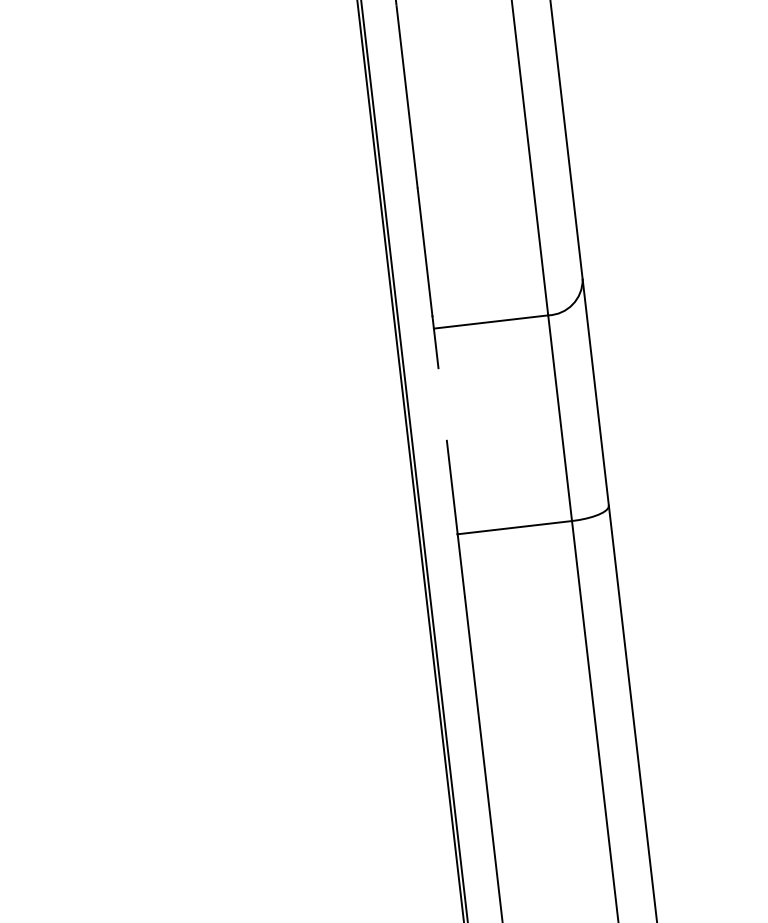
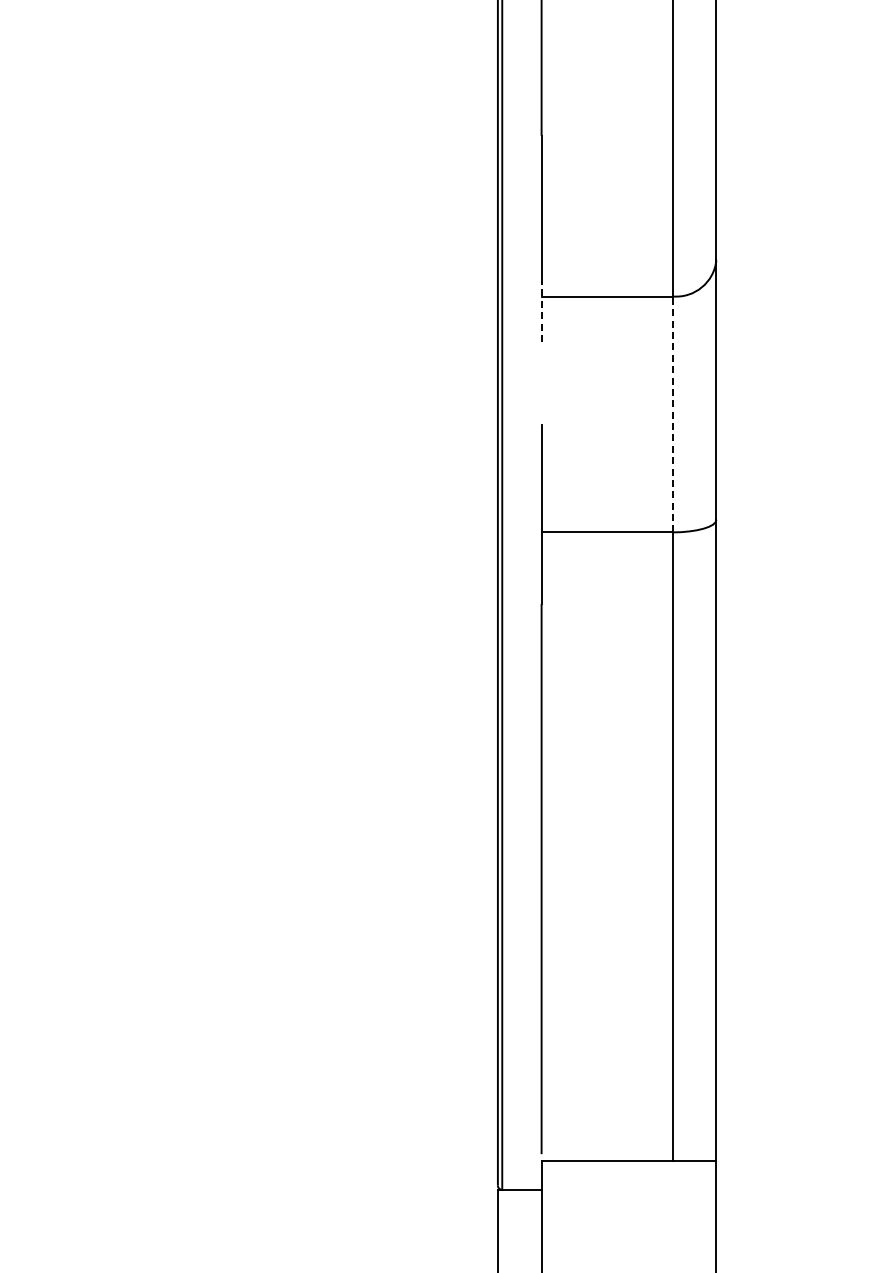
line: (435, 342) -> (541, 312), solid -> dashed
line: (559, 418) -> (672, 414), solid -> dashed

